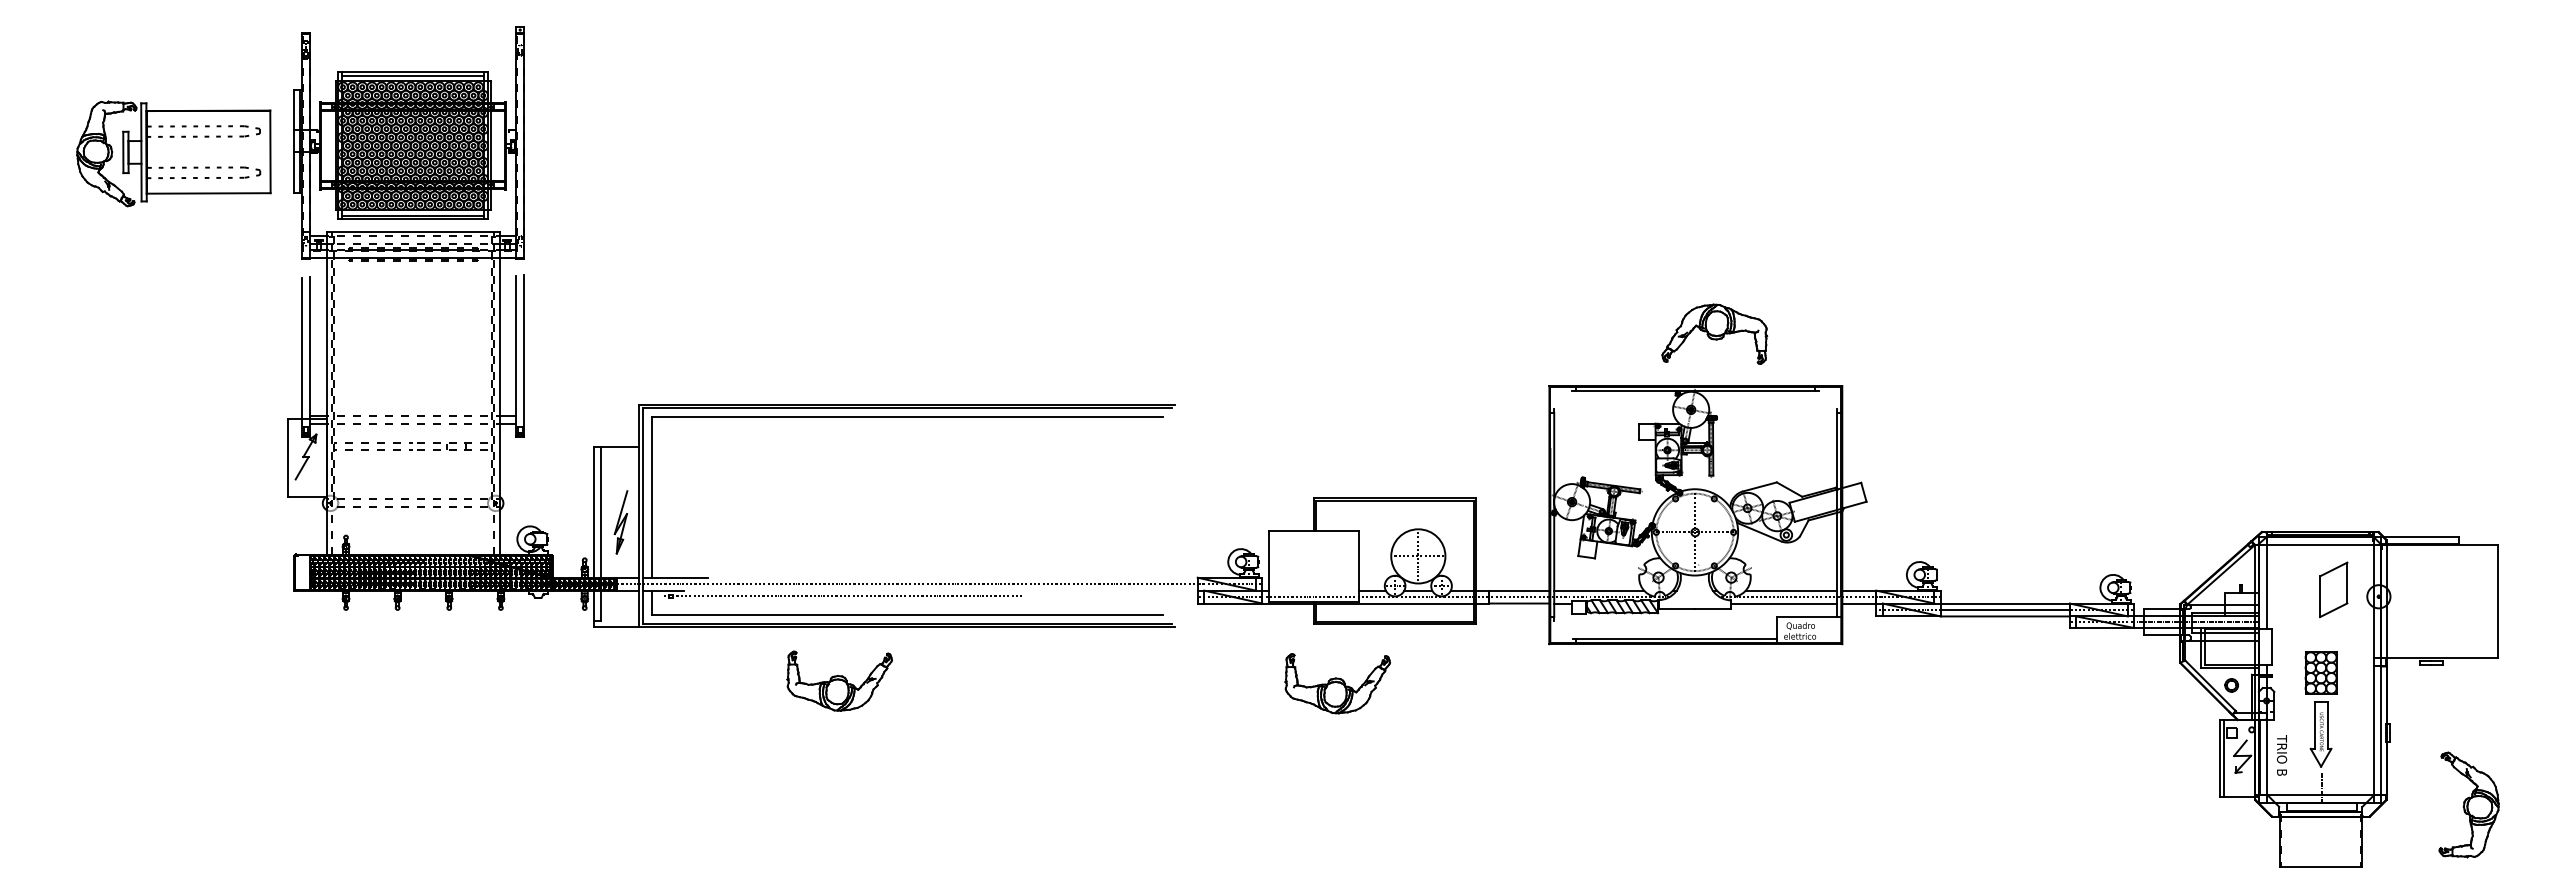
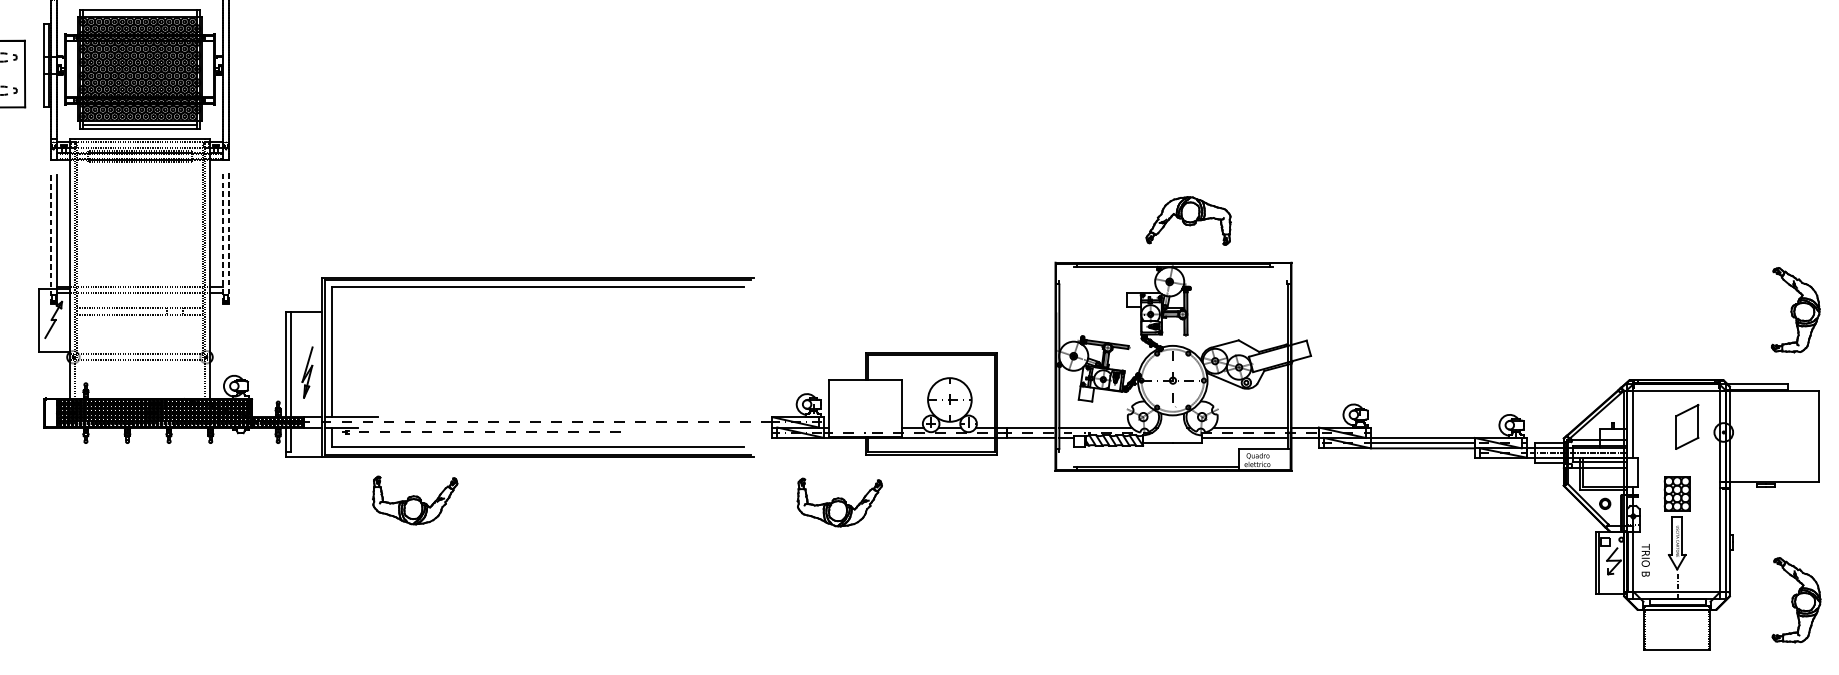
line: (413, 76) -> (140, 13), removed
line: (516, 356) -> (223, 238), solid -> dashed
line: (524, 356) -> (229, 238), solid -> dashed
line: (302, 357) -> (50, 239), solid -> dashed
part: (2467, 444) -> (1795, 309), added
part: (839, 680) -> (415, 499), moved
part: (1337, 683) -> (839, 502), moved

